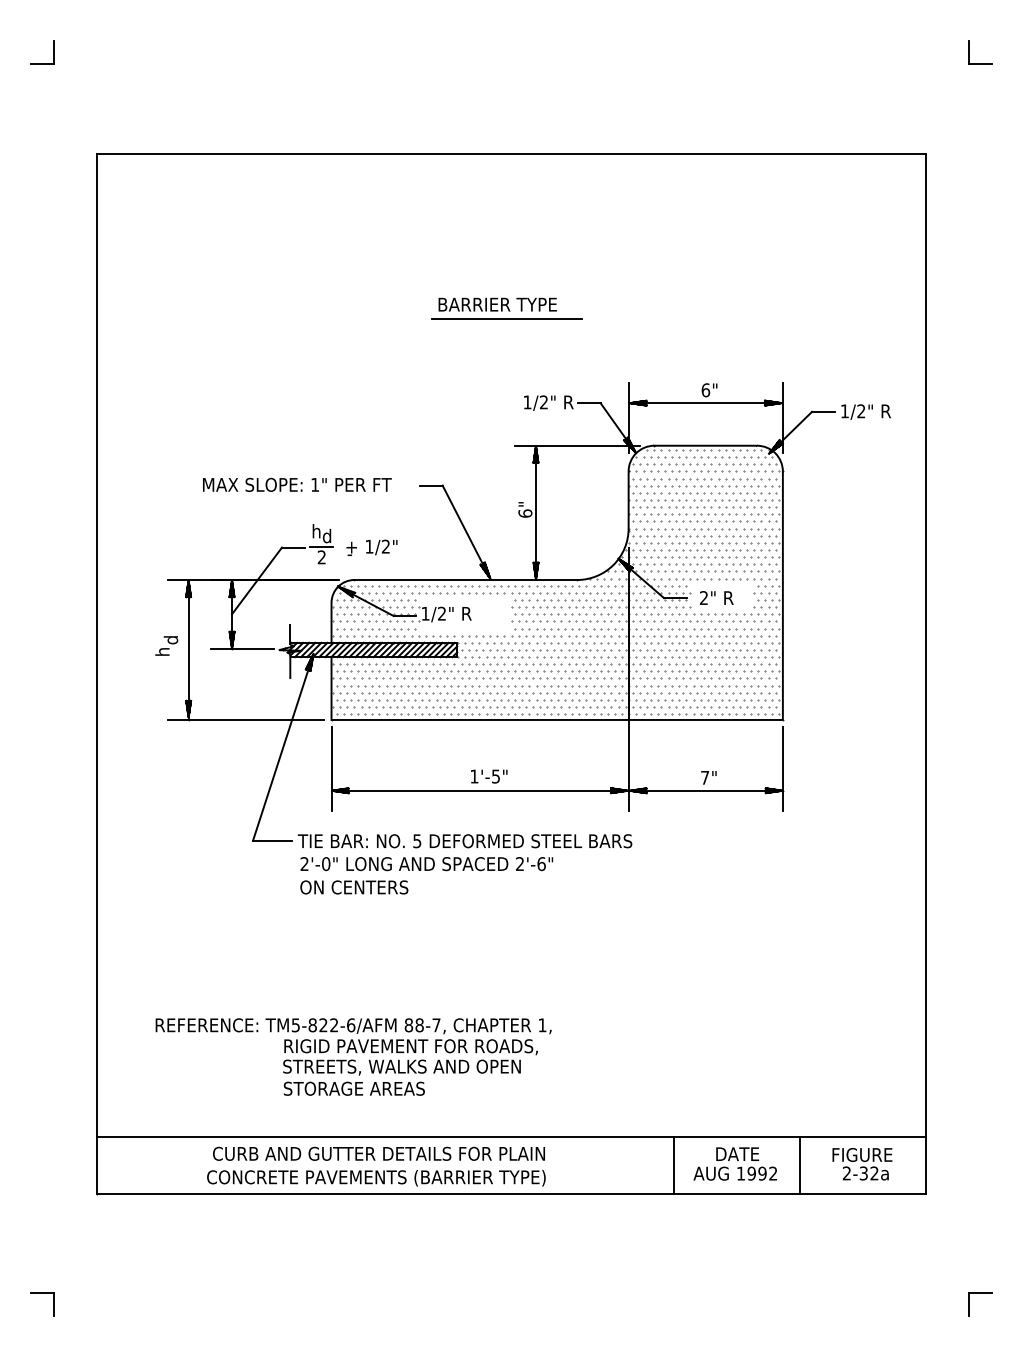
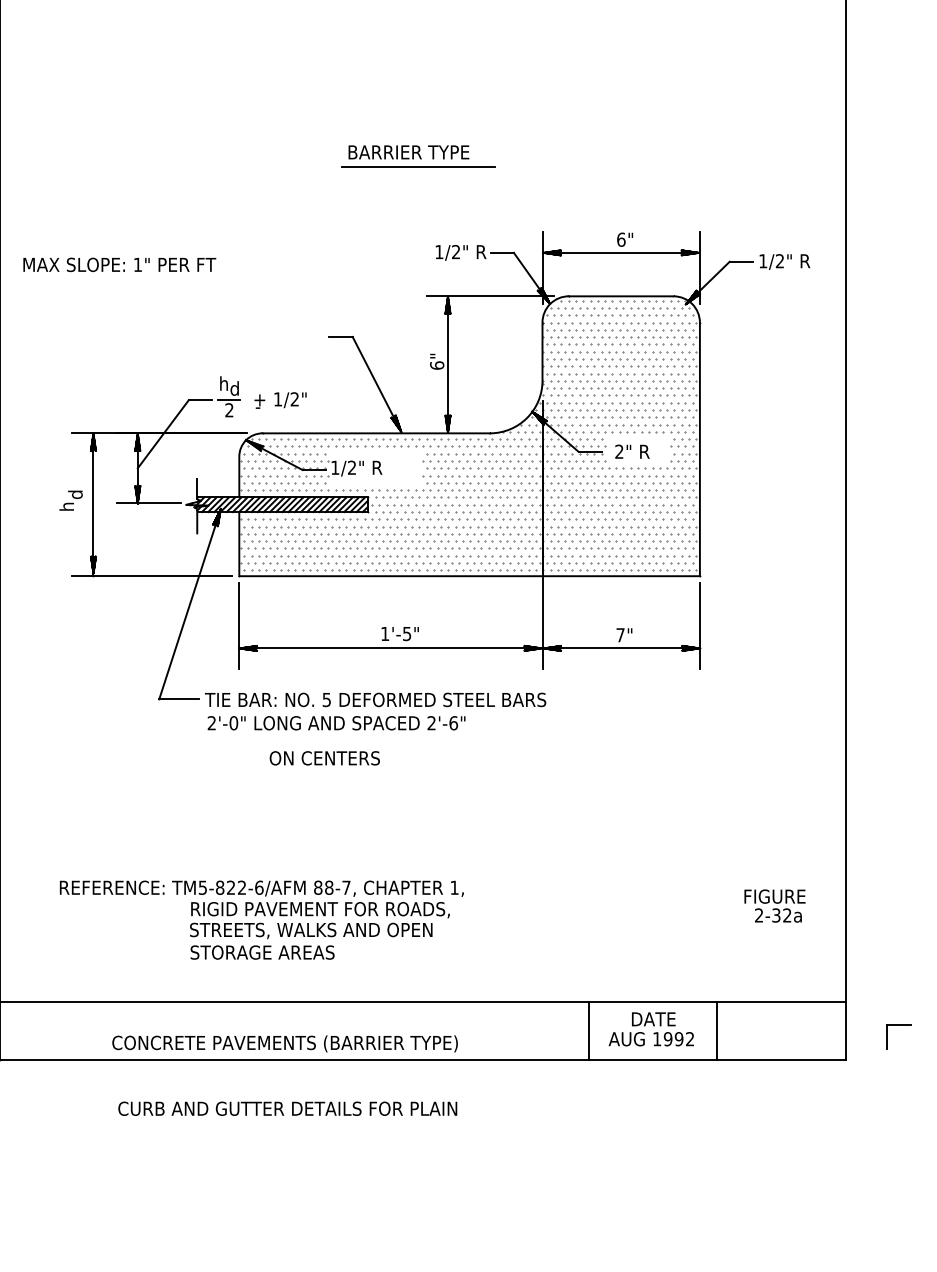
text: (297, 484) -> (119, 264), moved
text: (354, 887) -> (325, 758), moved
text: (378, 1153) -> (287, 1108), moved
text: (862, 1164) -> (775, 906), moved
part: (980, 1293) -> (899, 1025), moved

